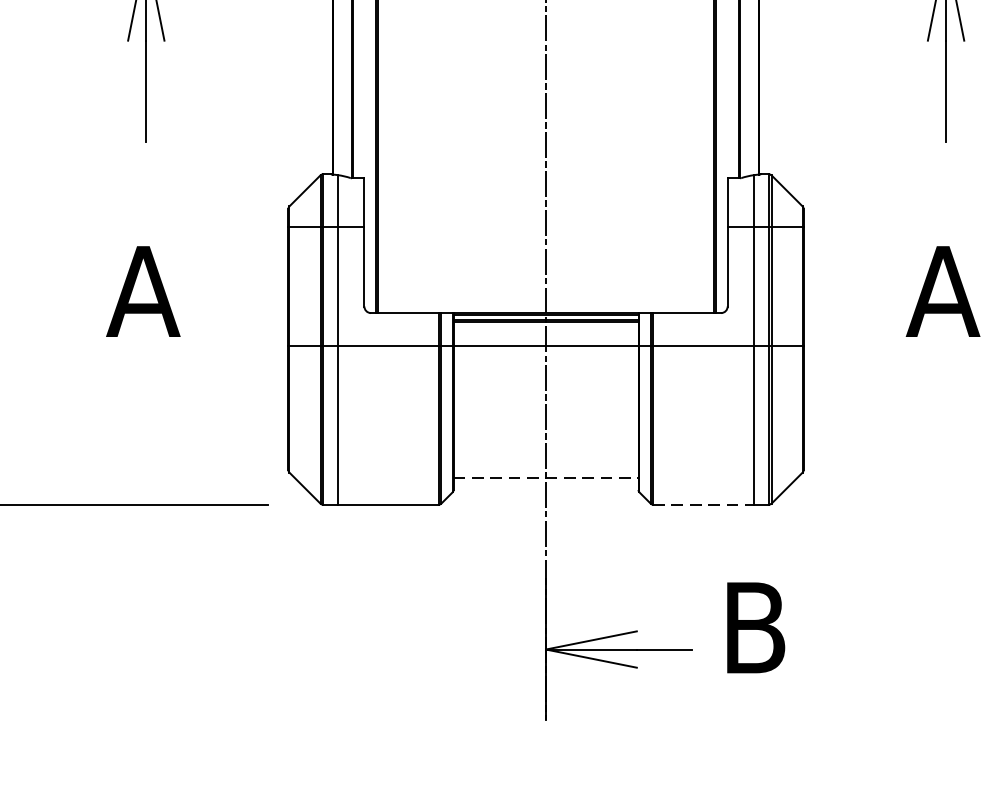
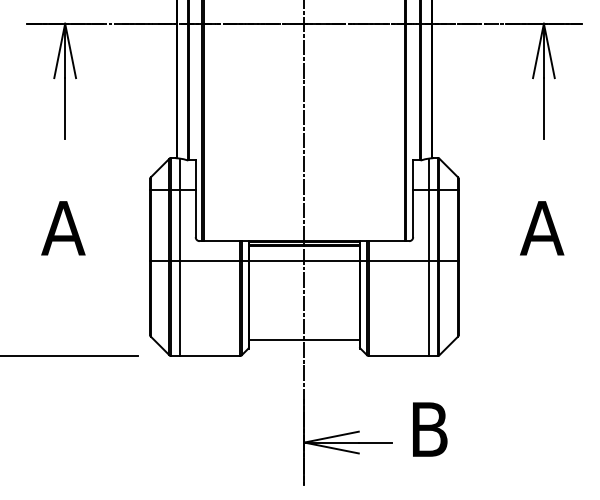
line: (546, 479) -> (304, 340), dashed -> solid
line: (704, 504) -> (399, 355), dashed -> solid

